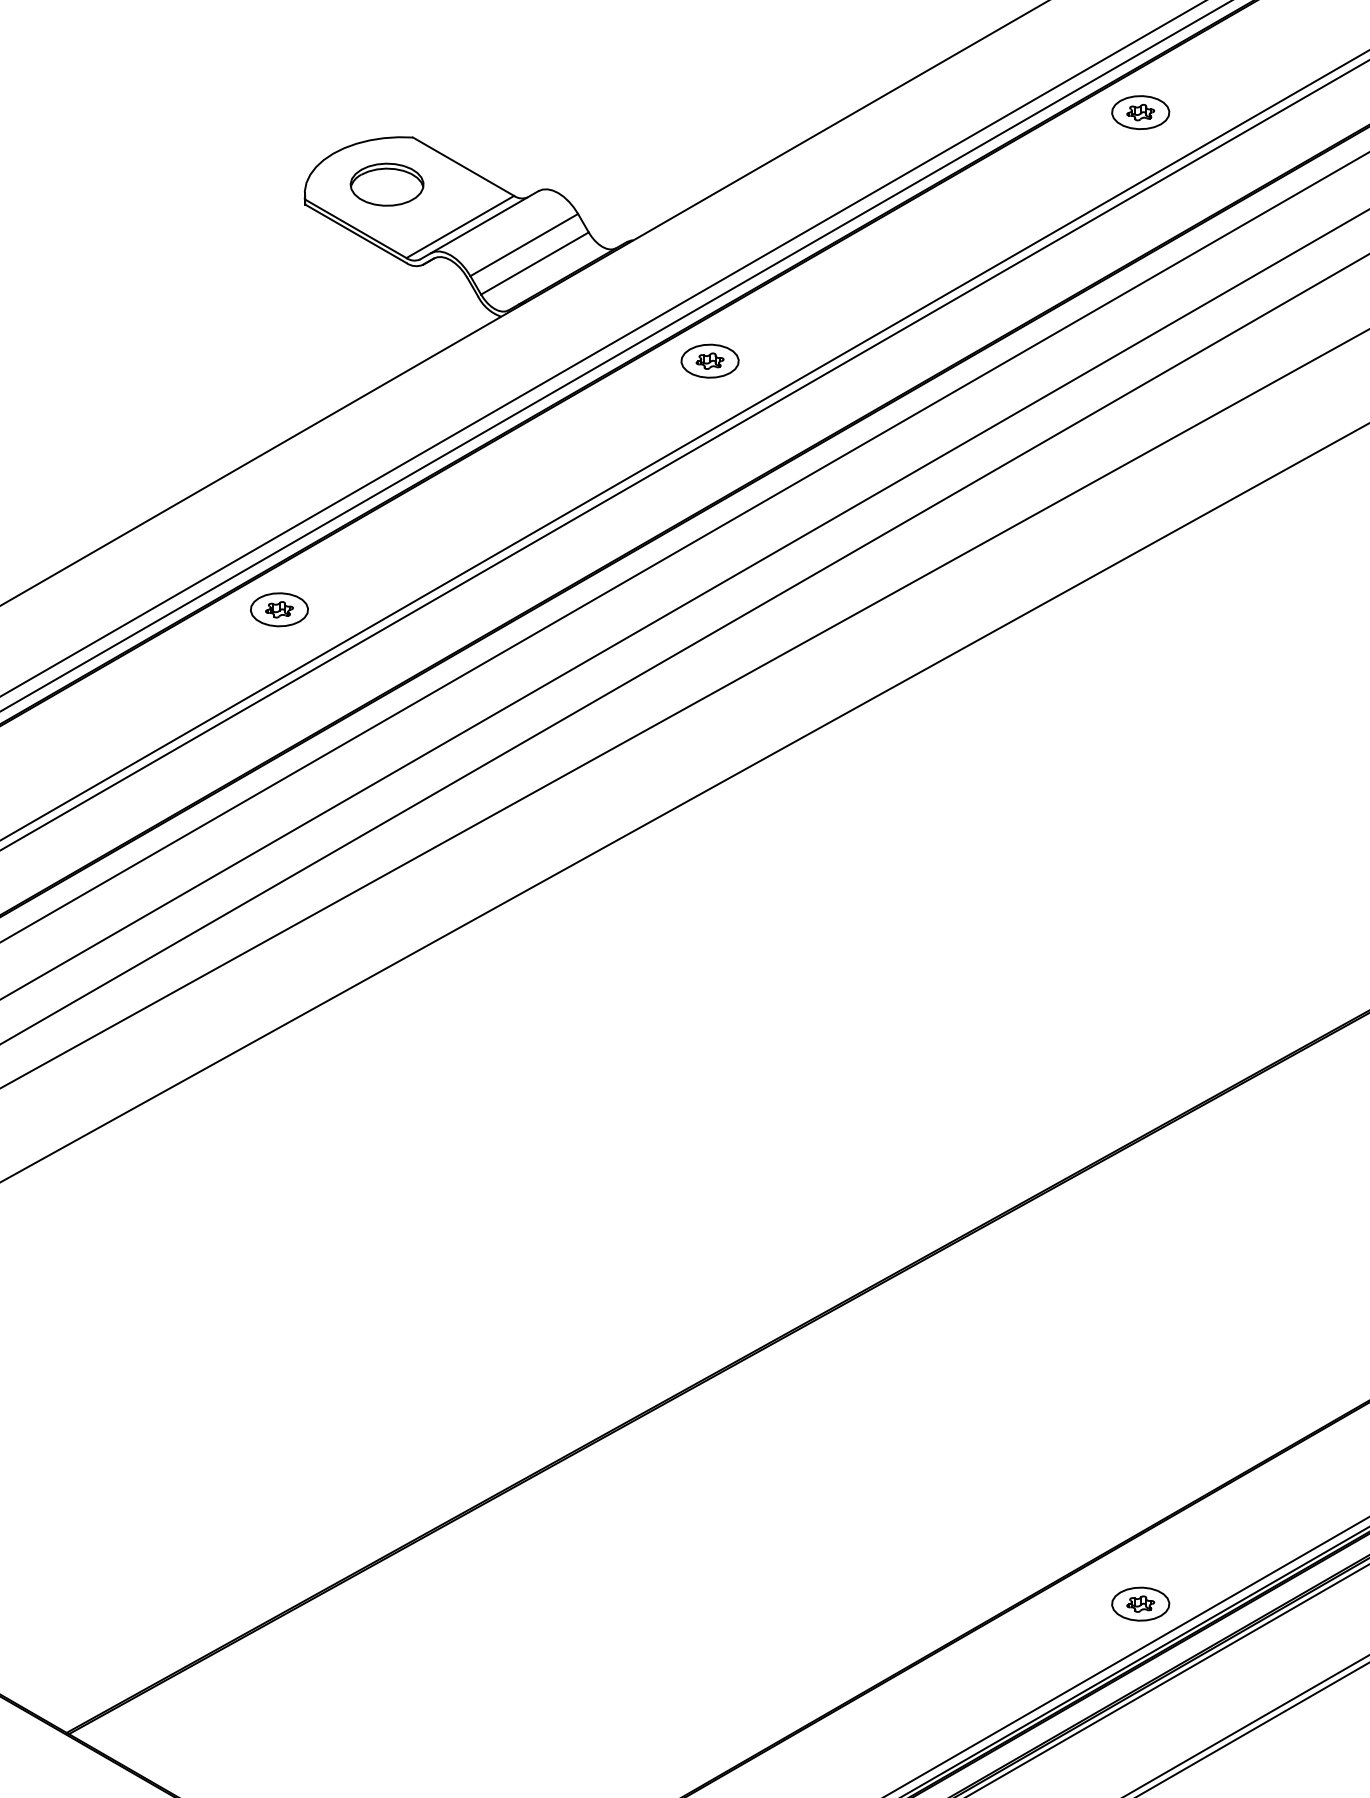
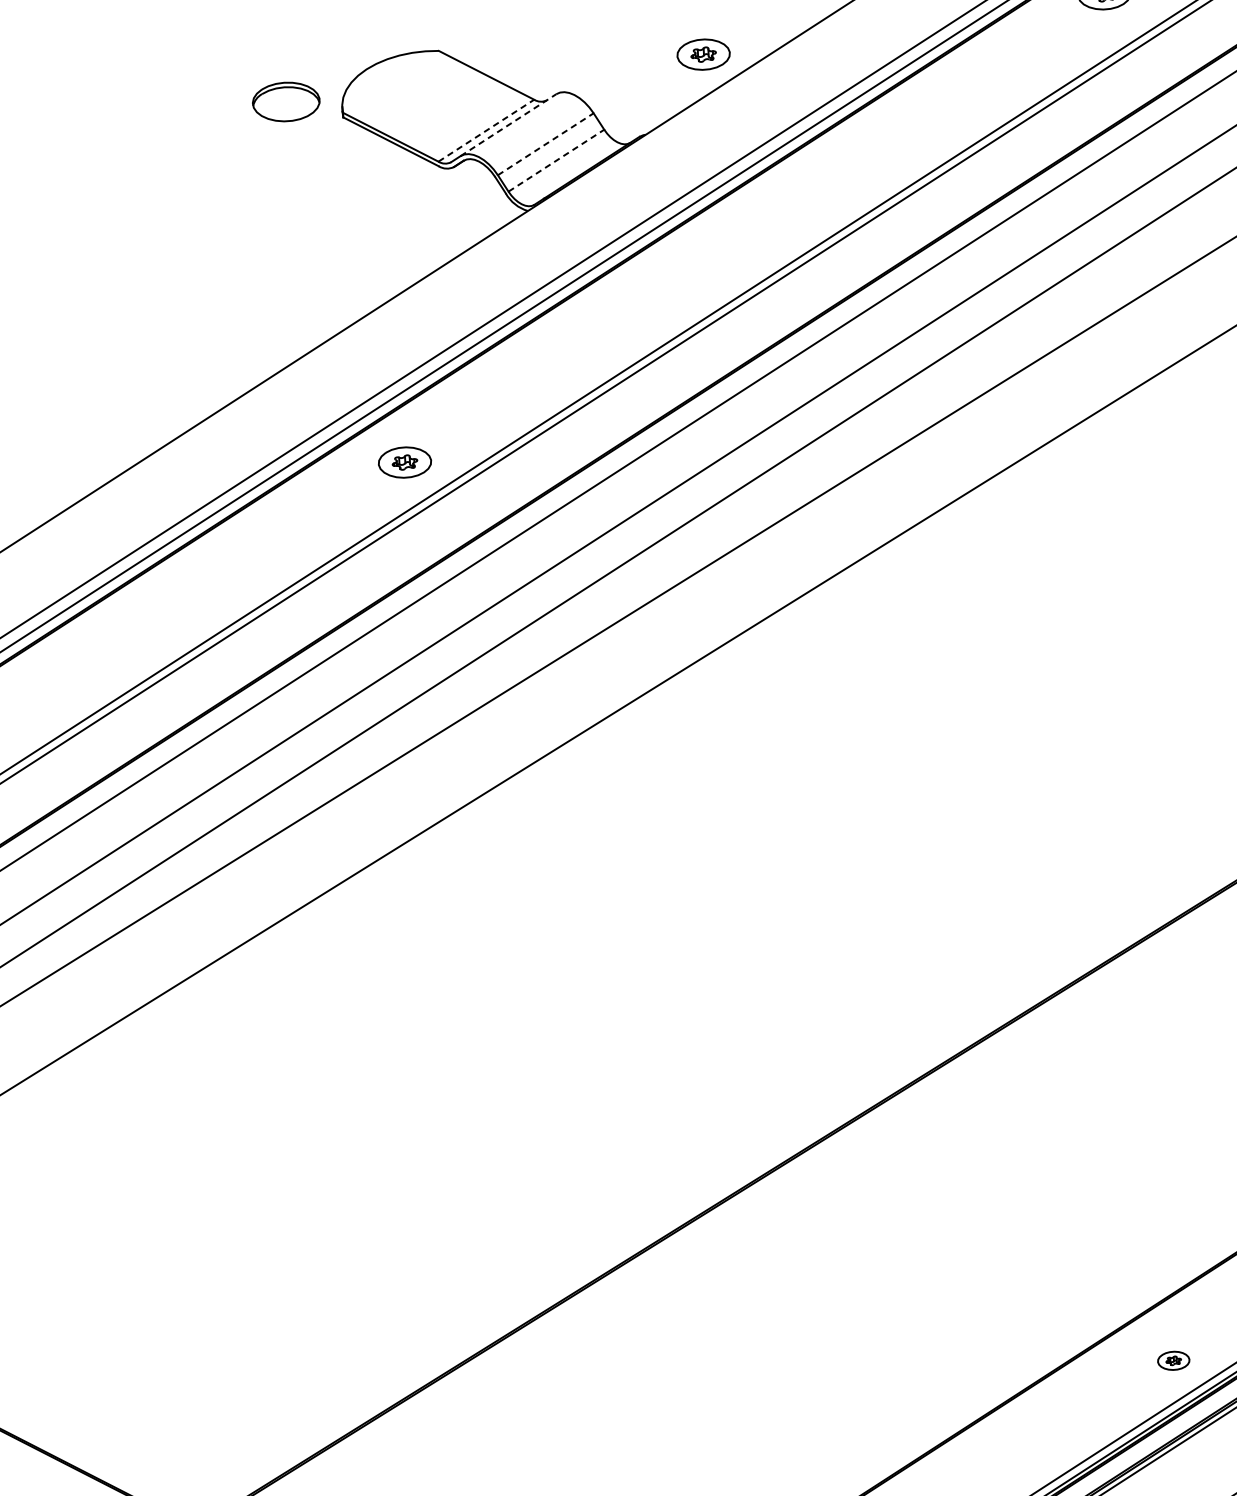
part: (386, 184) -> (285, 101), moved
line: (485, 221) -> (509, 124), solid -> dashed
line: (460, 226) -> (486, 130), solid -> dashed
line: (524, 244) -> (545, 143), solid -> dashed
line: (535, 263) -> (556, 160), solid -> dashed
part: (709, 360) -> (703, 54), moved
part: (279, 609) -> (405, 462), moved
part: (1140, 1603) -> (1173, 1360), size x0.6

